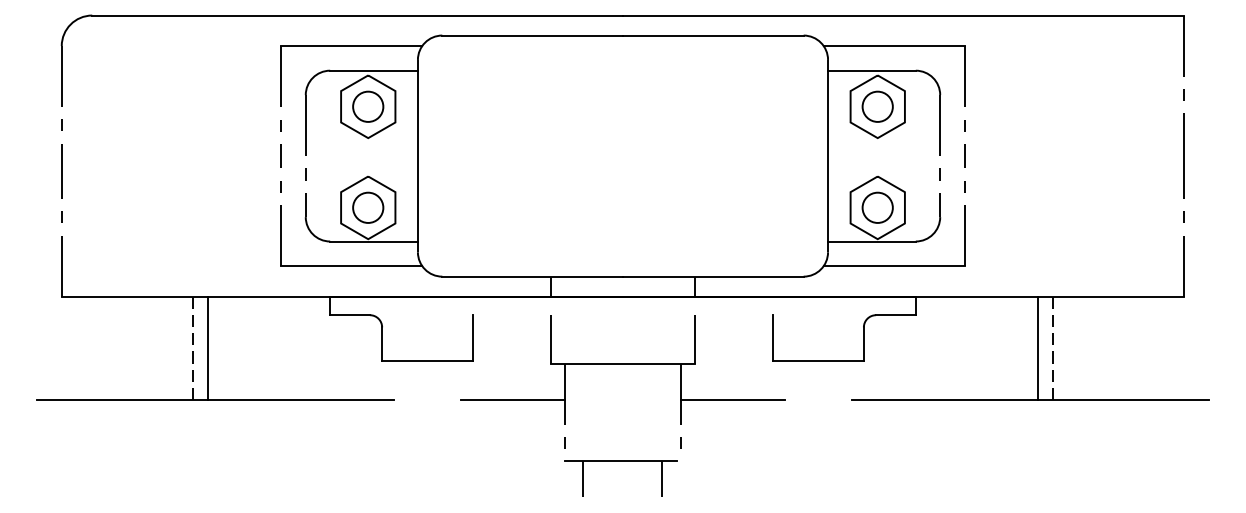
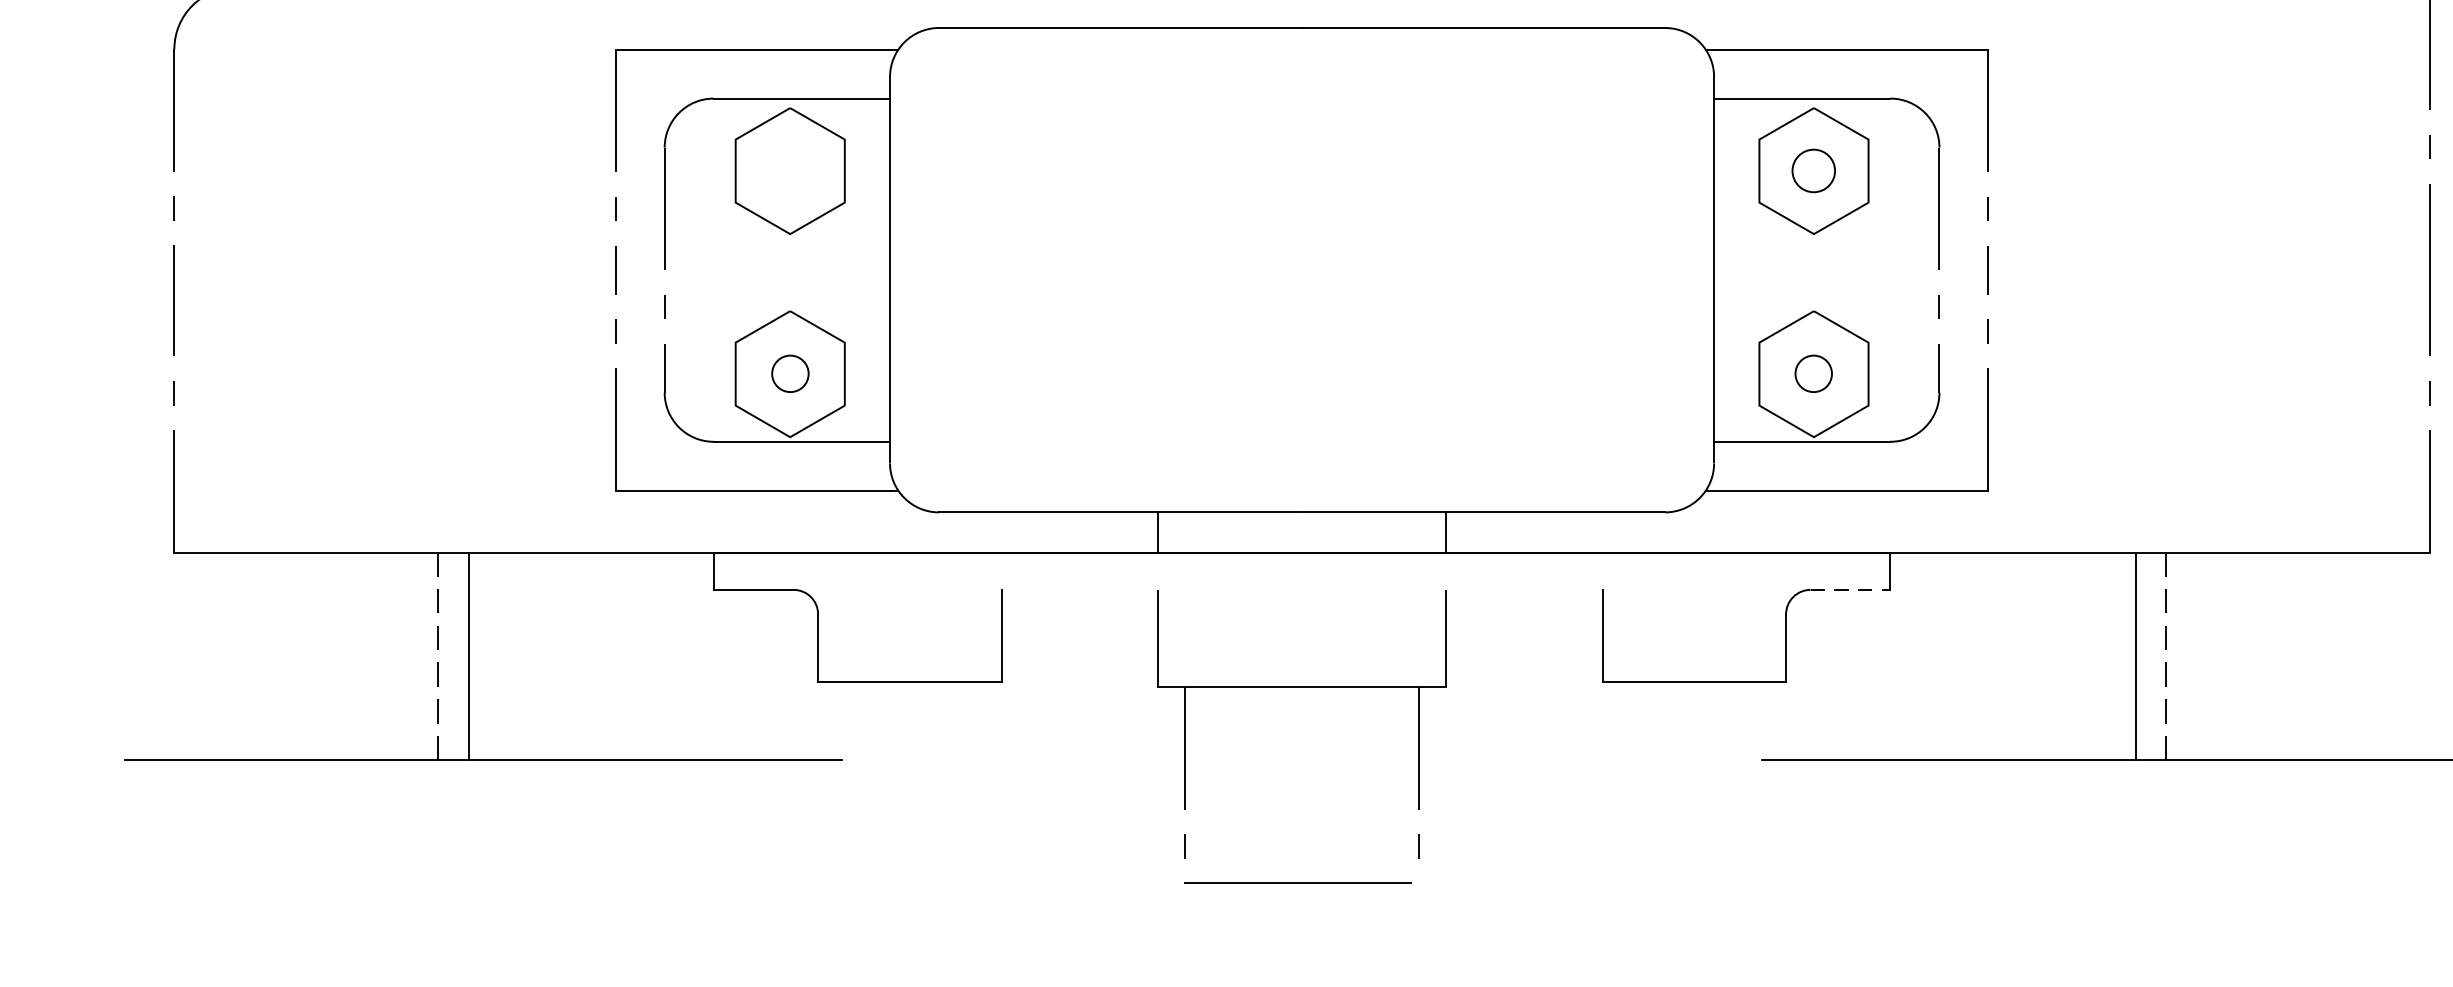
circle: (368, 106) -> (790, 170), removed
circle: (877, 106) -> (1813, 170), size x0.7
circle: (368, 207) -> (790, 373), size x0.6
circle: (877, 207) -> (1813, 373), size x0.6
line: (895, 315) -> (1849, 590), solid -> dashed
line: (512, 400) -> (1080, 761), removed
line: (732, 400) -> (1522, 761), removed
line: (582, 479) -> (1220, 919), removed
line: (661, 479) -> (1379, 919), removed

